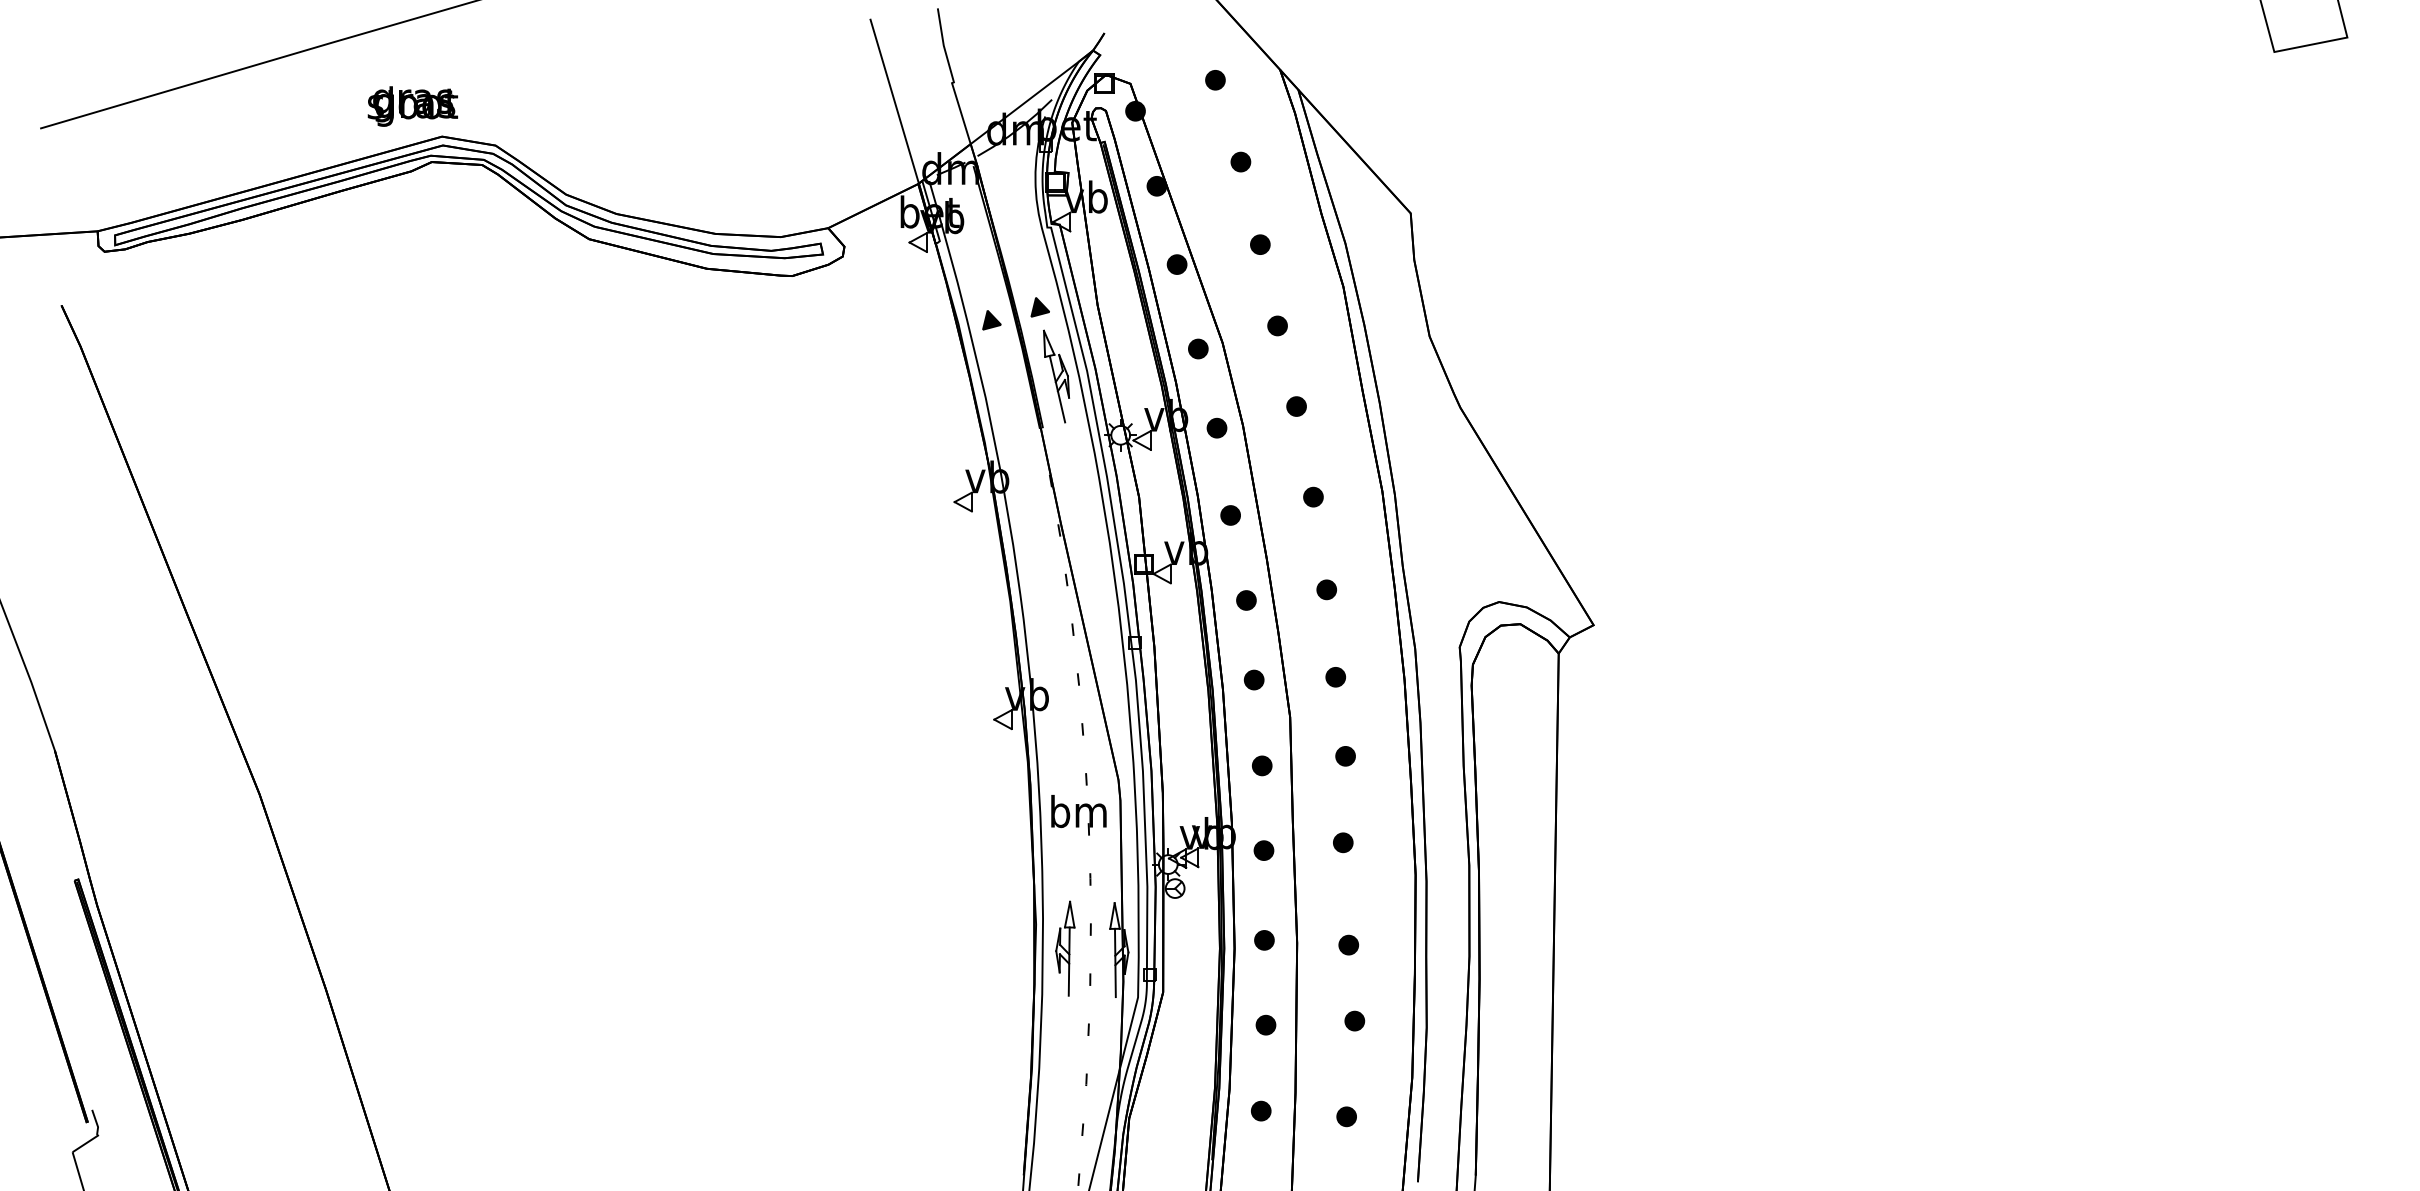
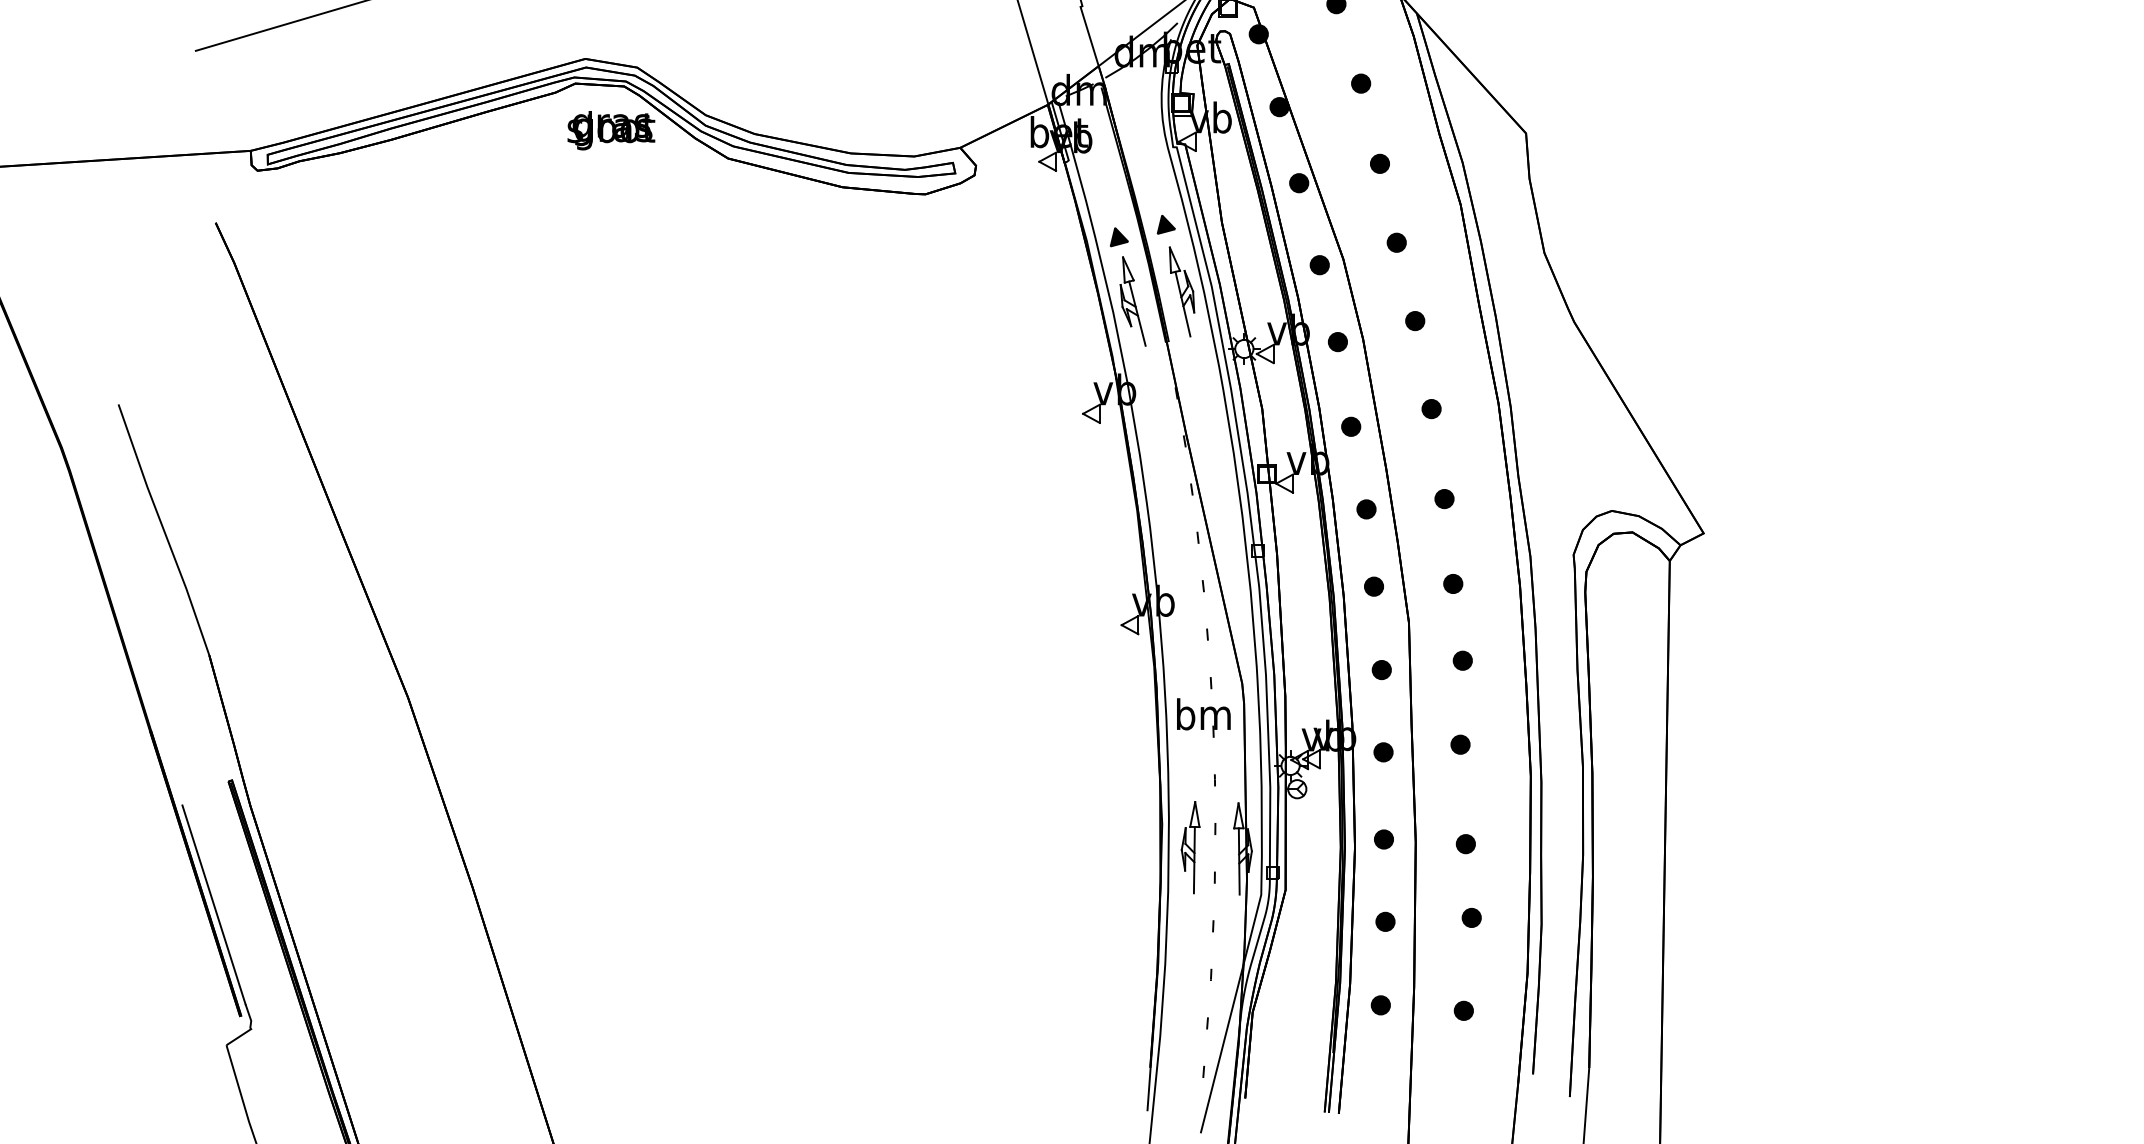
text: (412, 106) -> (610, 130), moved
part: (1005, 386) -> (1132, 301), added
line: (59, 1007) -> (213, 904), added

